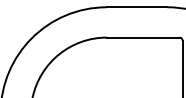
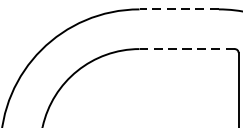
line: (136, 7) -> (178, 9), solid -> dashed
line: (142, 37) -> (186, 48), solid -> dashed

